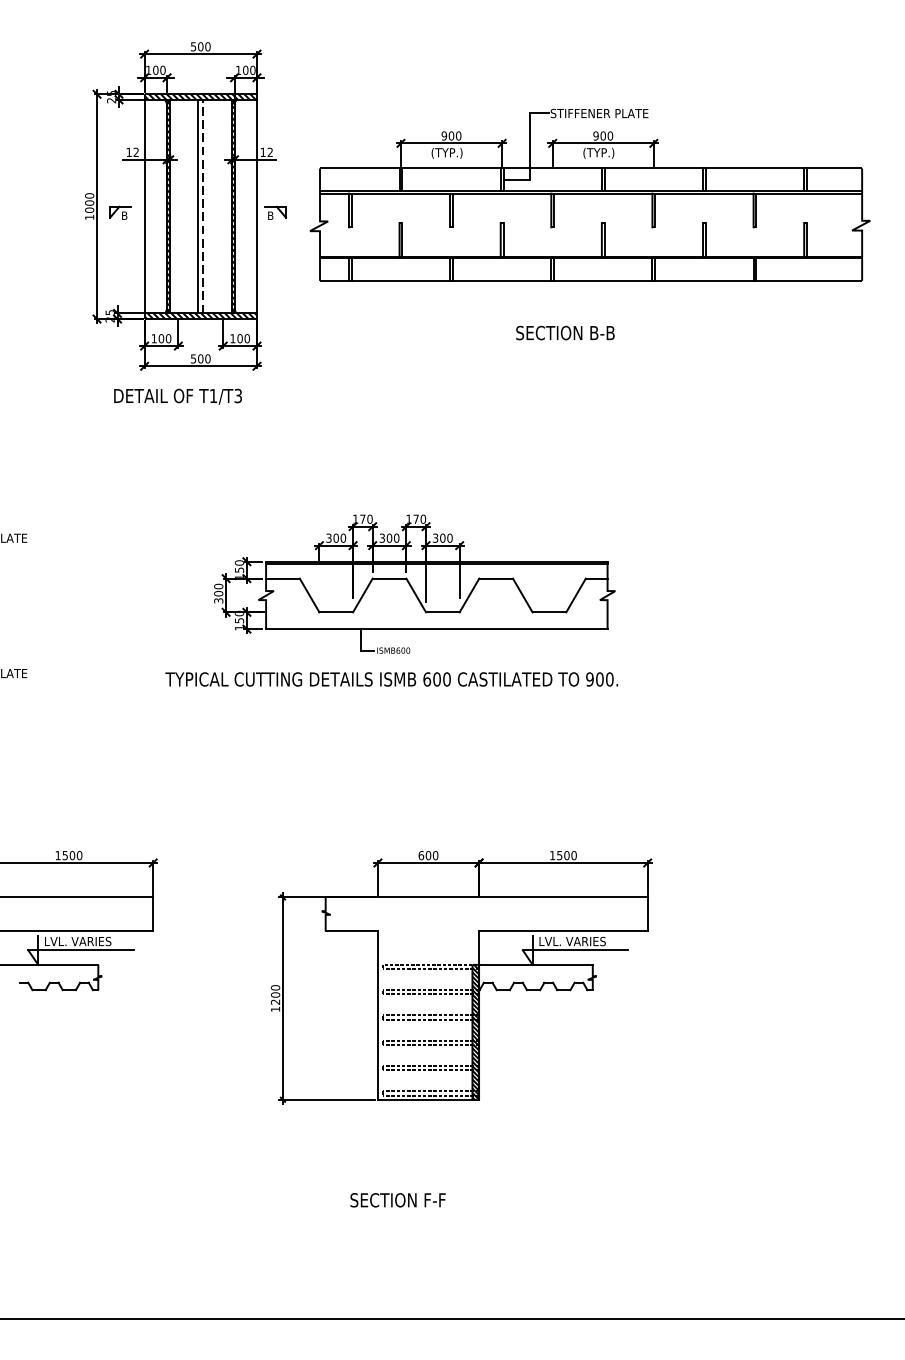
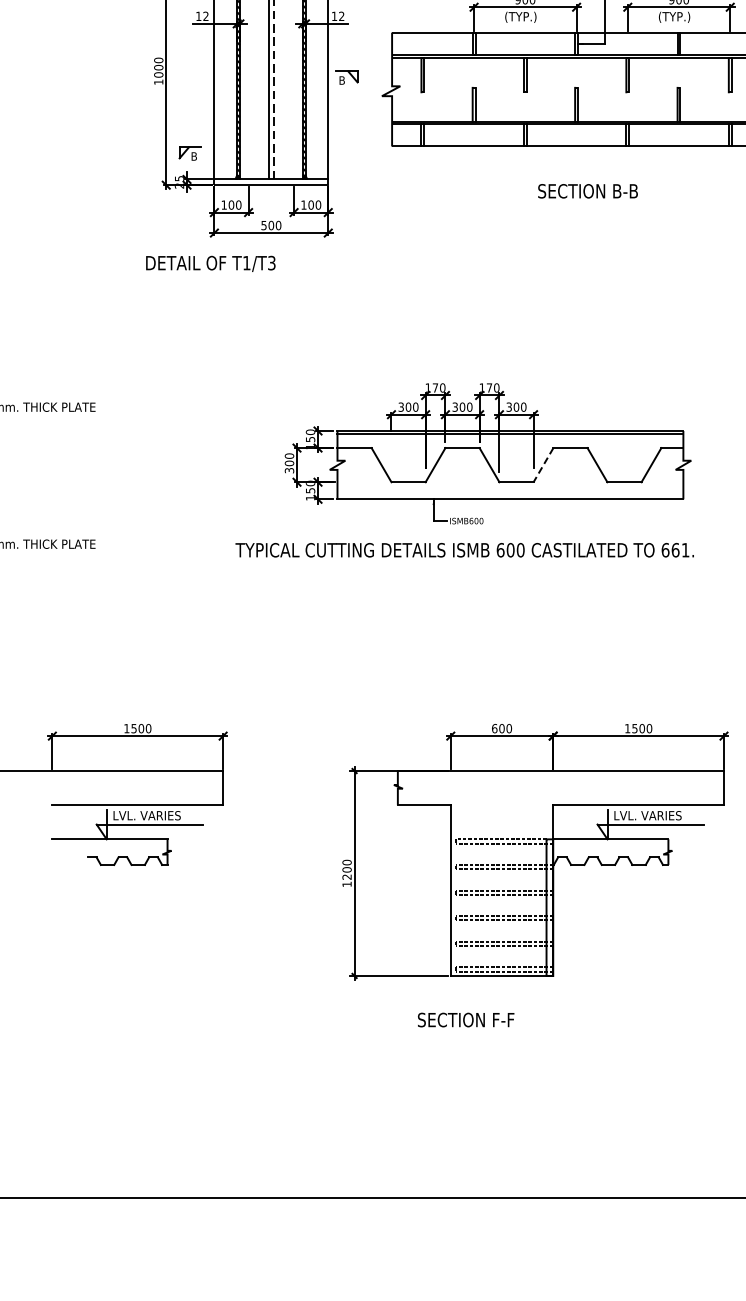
part: (120, 212) -> (190, 153), moved
hatch: (200, 316) -> (271, 182), removed
text: (565, 332) -> (588, 190), moved
text: (177, 396) -> (210, 263), moved
line: (469, 595) -> (543, 465), solid -> dashed
text: (599, 679) -> (675, 550), 900. -> 661.
hatch: (475, 1031) -> (549, 906), removed
text: (397, 1200) -> (465, 1020), moved

